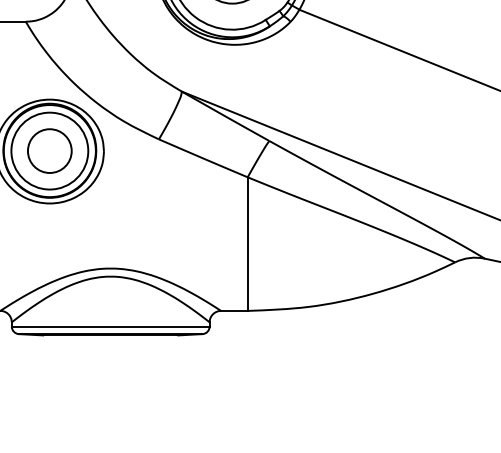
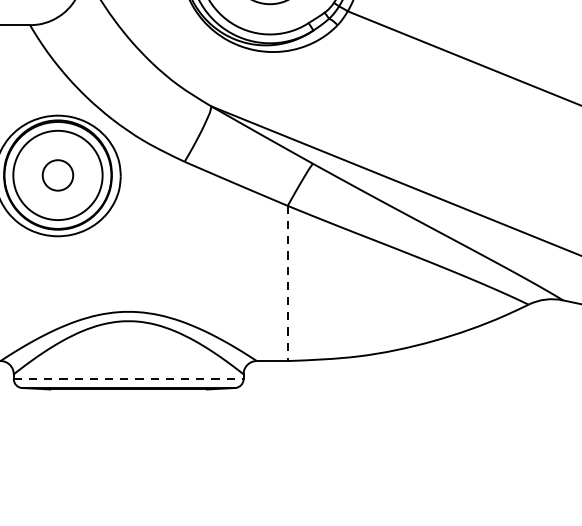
circle: (49, 150) -> (57, 174), size x0.6
line: (247, 244) -> (287, 283), solid -> dashed
line: (110, 326) -> (128, 379), solid -> dashed

